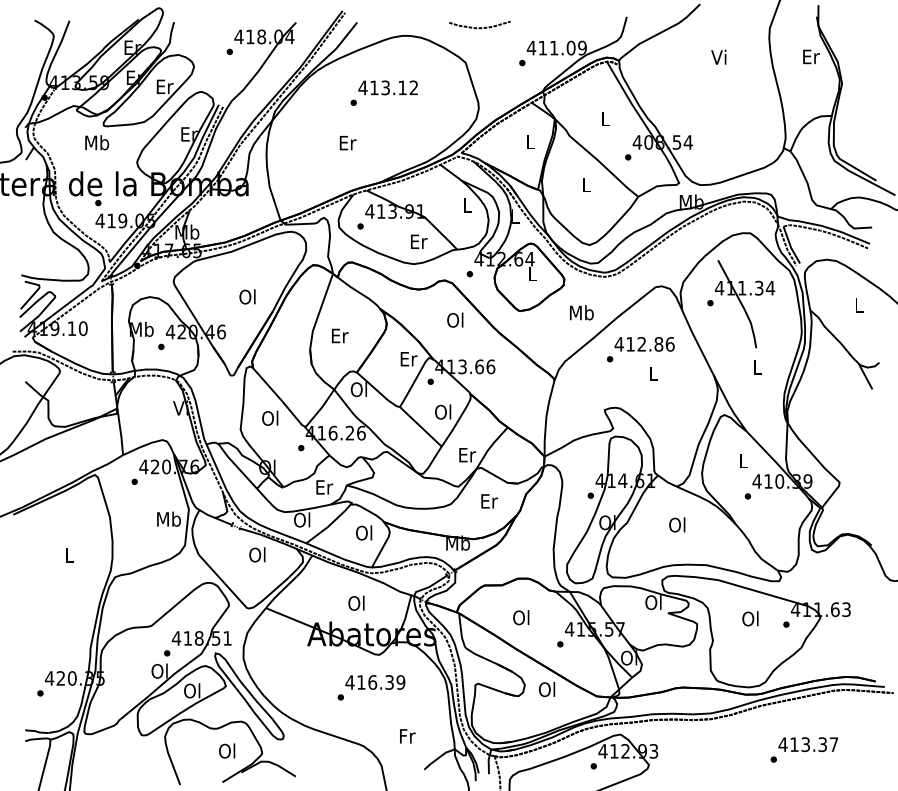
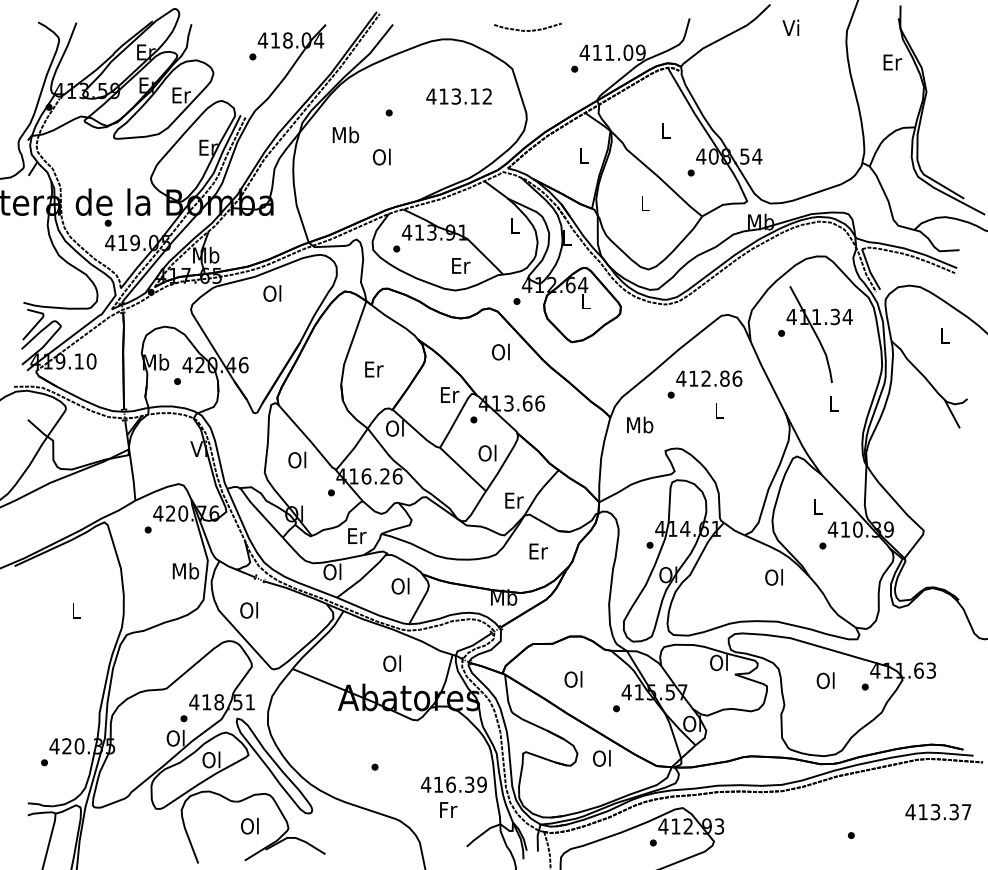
text: (718, 56) -> (790, 27), moved
text: (387, 87) -> (458, 96), moved
text: (96, 142) -> (345, 134), moved
text: (347, 142) -> (382, 156), Er -> Ol
text: (247, 296) -> (272, 293), moved
text: (582, 312) -> (640, 424), moved
text: (676, 525) -> (773, 577), moved
text: (256, 555) -> (248, 610), moved
text: (374, 682) -> (453, 784), moved
text: (808, 744) -> (938, 812), moved

